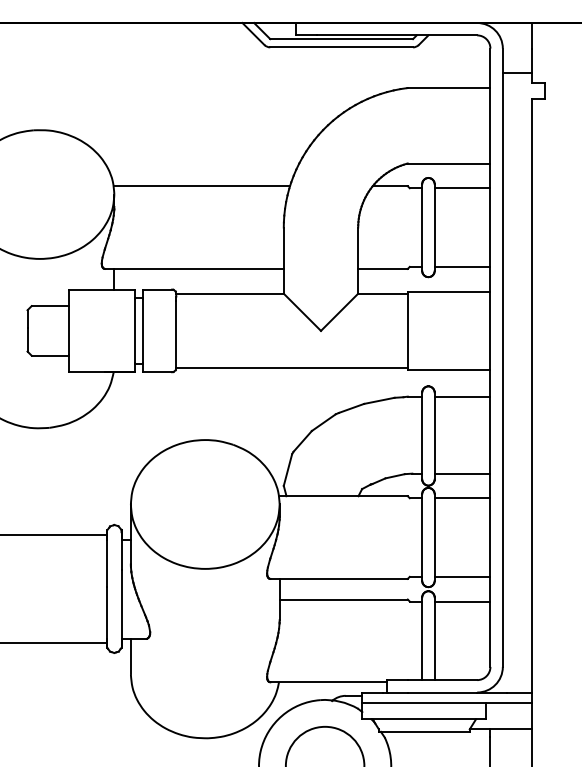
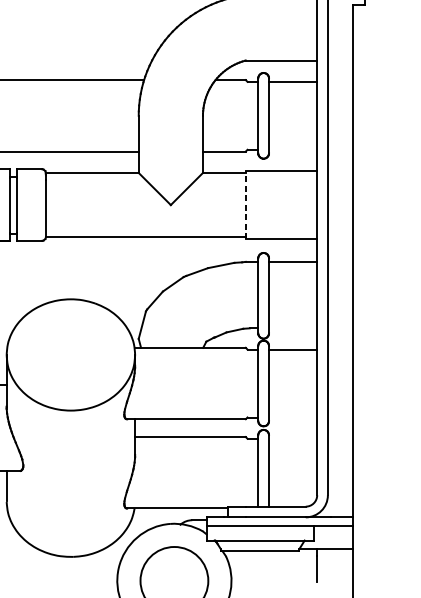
line: (462, 266) -> (293, 149), removed
line: (407, 330) -> (245, 204), solid -> dashed
line: (462, 473) -> (293, 328), removed
line: (462, 576) -> (293, 417), removed
line: (462, 601) -> (293, 438), removed

